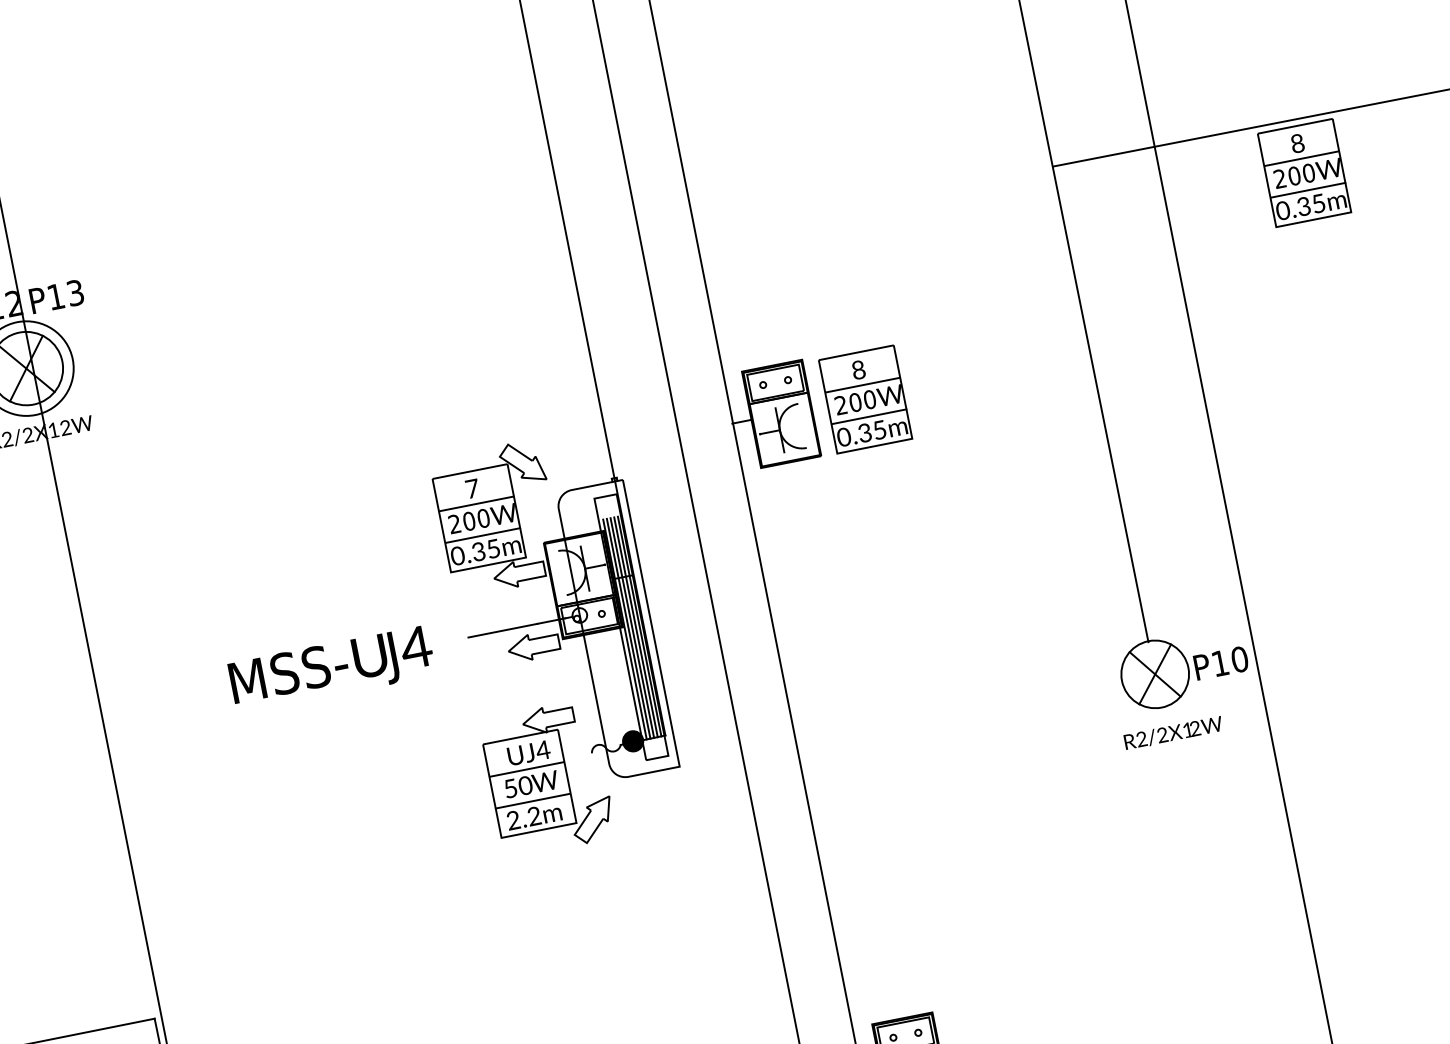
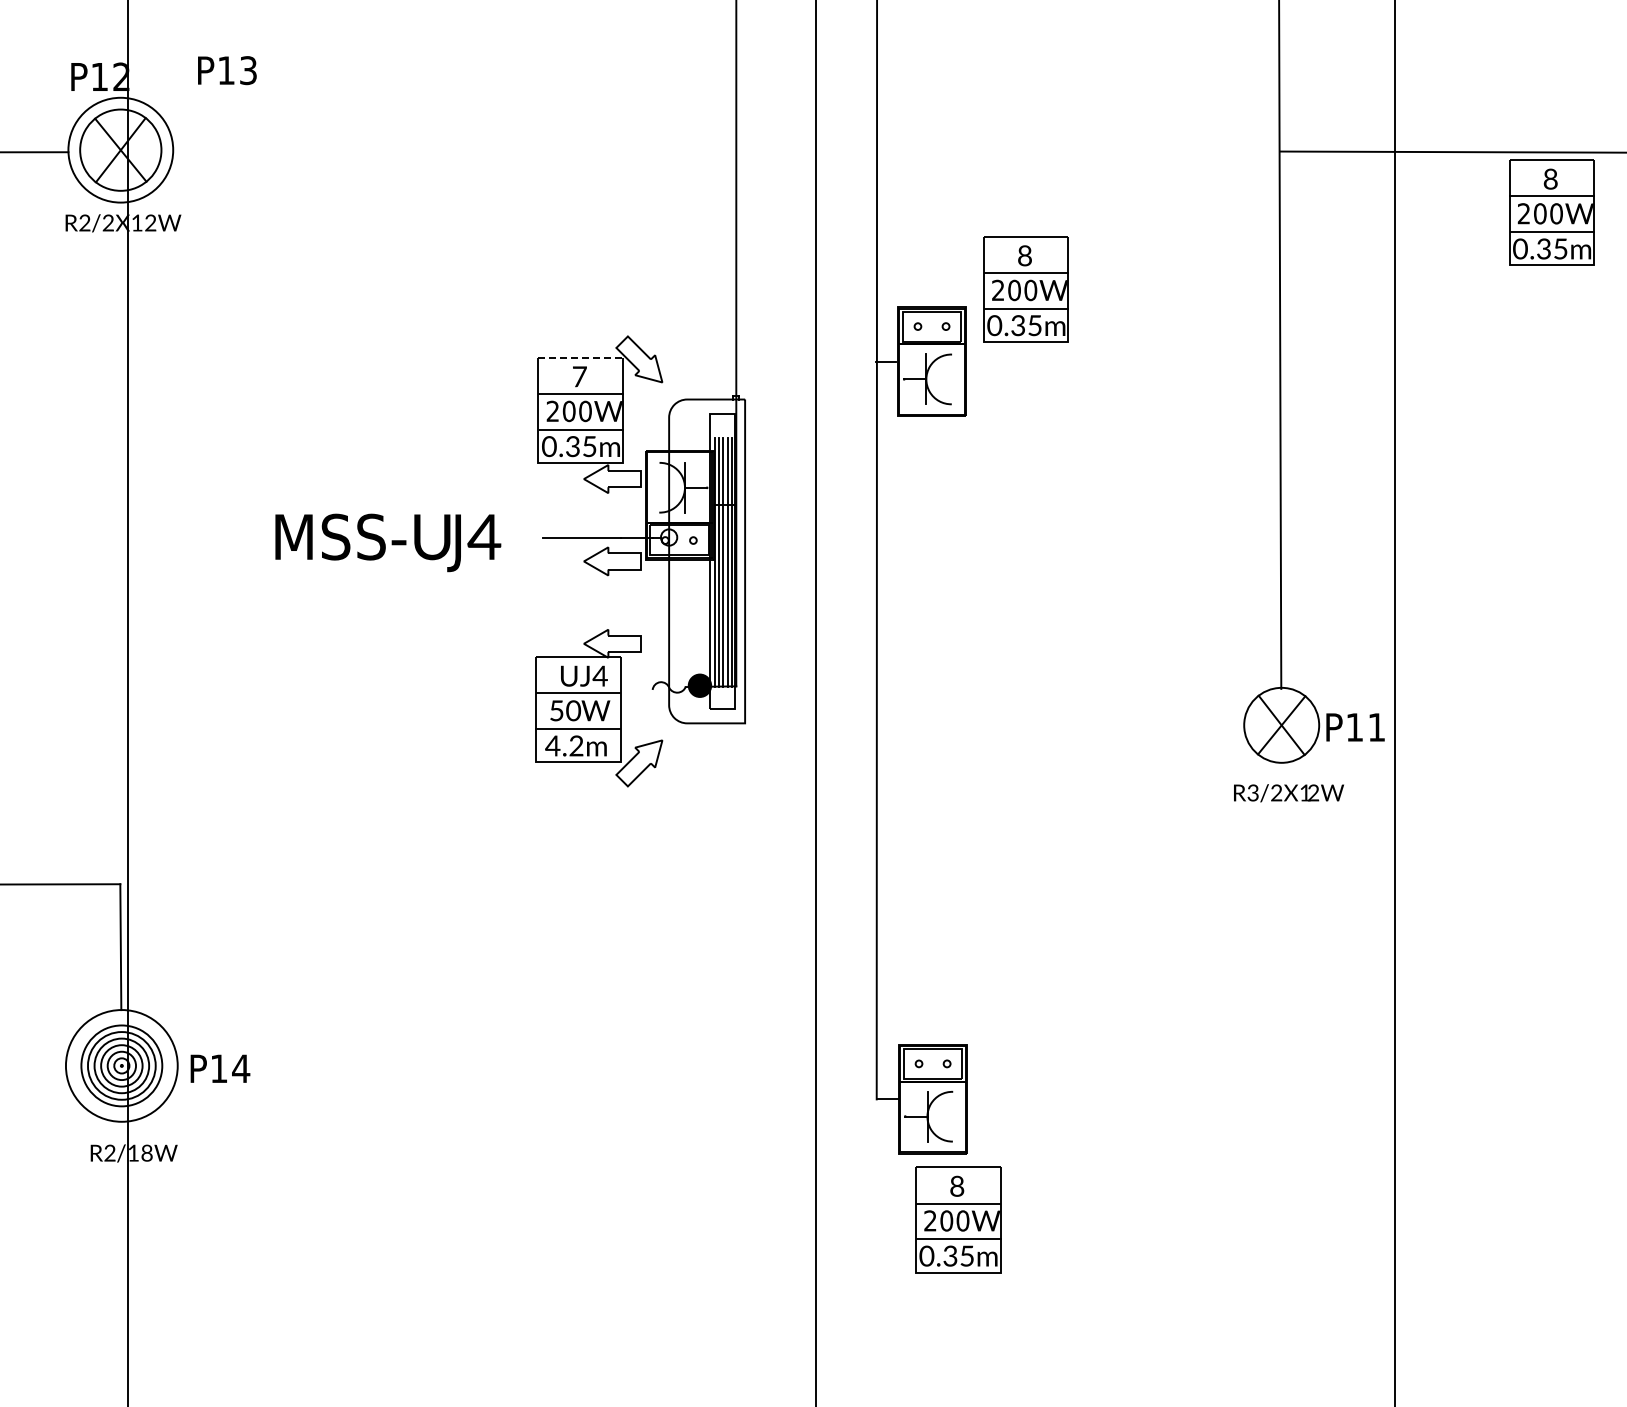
text: (56, 296) -> (227, 70), moved
part: (865, 399) -> (1025, 289), moved
line: (470, 471) -> (581, 357), solid -> dashed
text: (1239, 659) -> (1376, 727), P10 -> P11
text: (1141, 741) -> (1252, 795), R2 -> R3
text: (513, 820) -> (552, 745), 2.2m -> 4.2m

